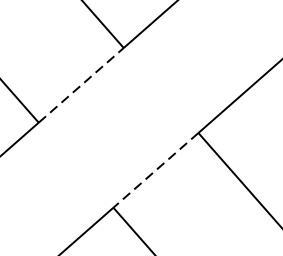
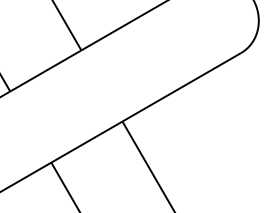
line: (82, 84) -> (46, 70), dashed -> solid
line: (155, 171) -> (86, 142), dashed -> solid

